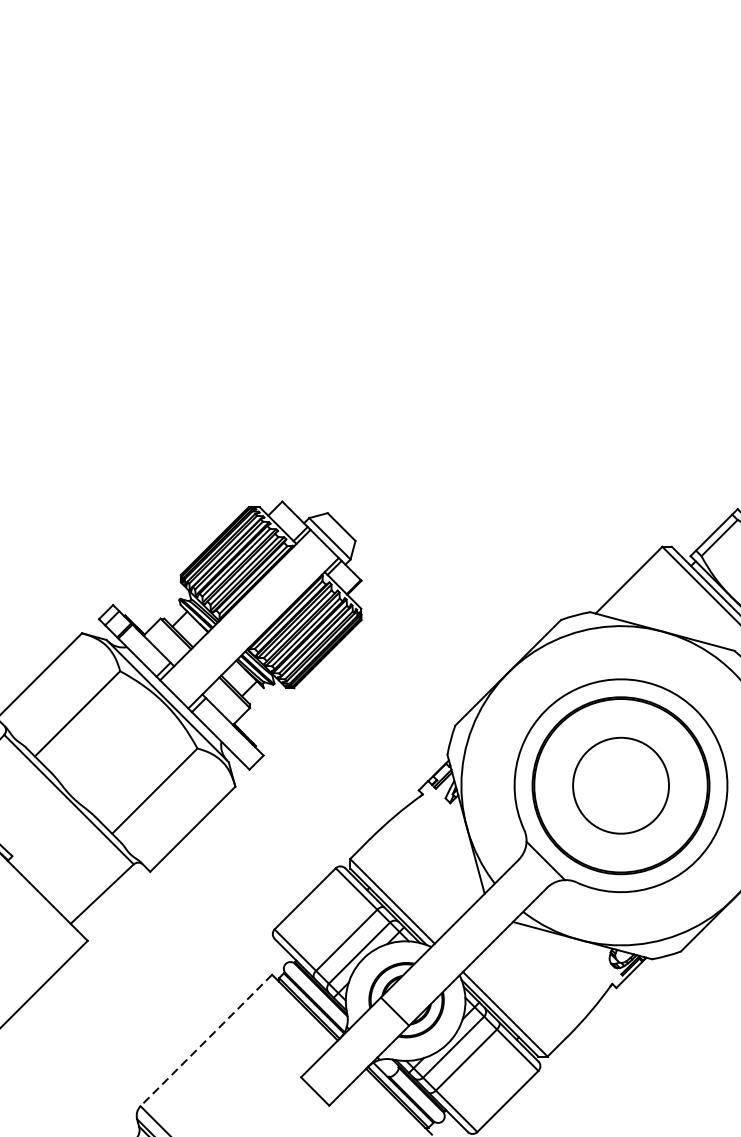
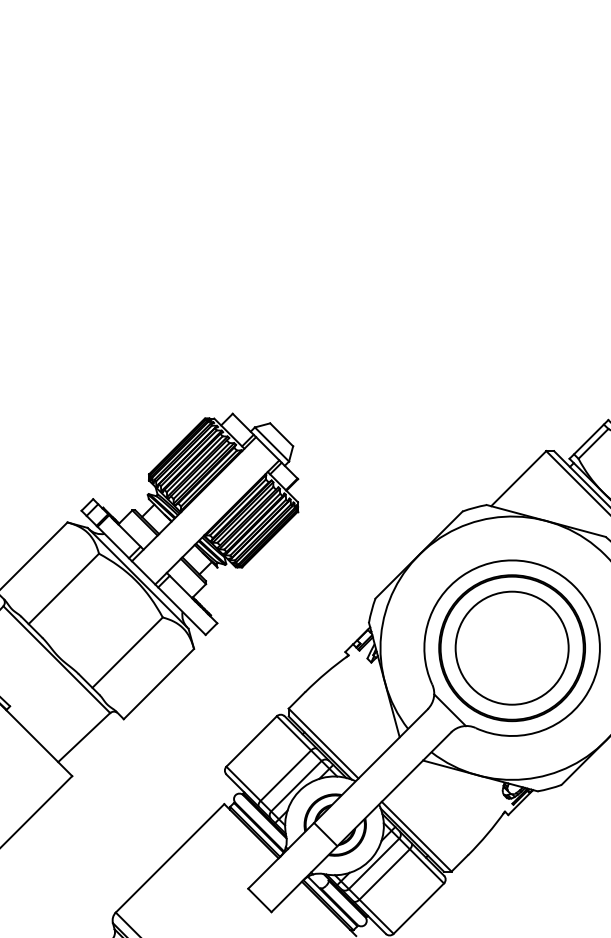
circle: (620, 784) -> (511, 647), size x1.43
line: (206, 1040) -> (170, 858), dashed -> solid

